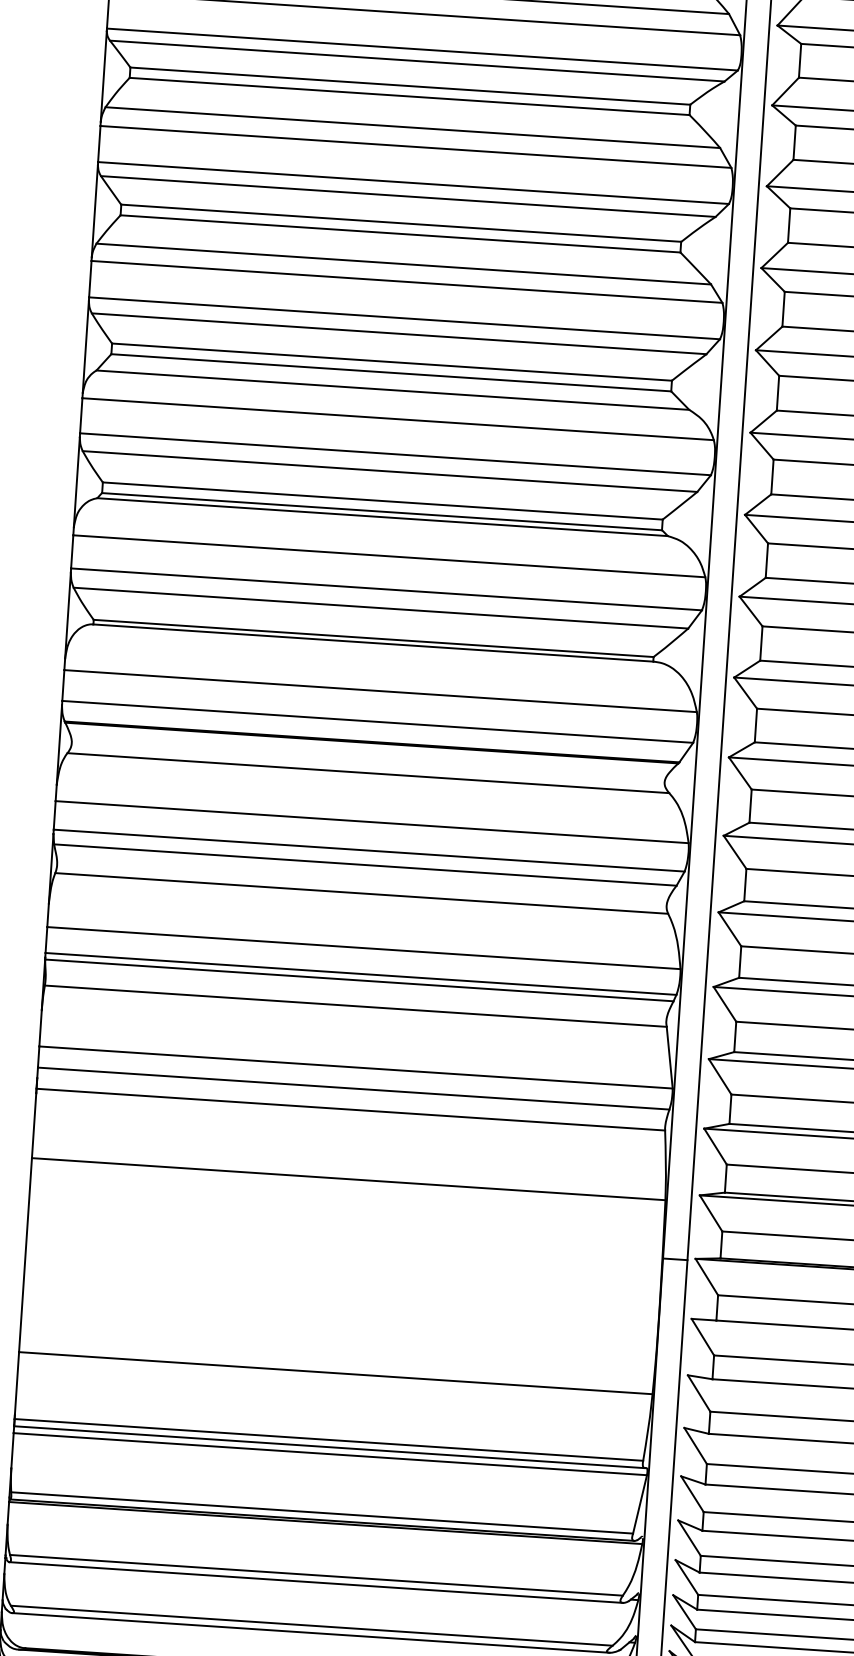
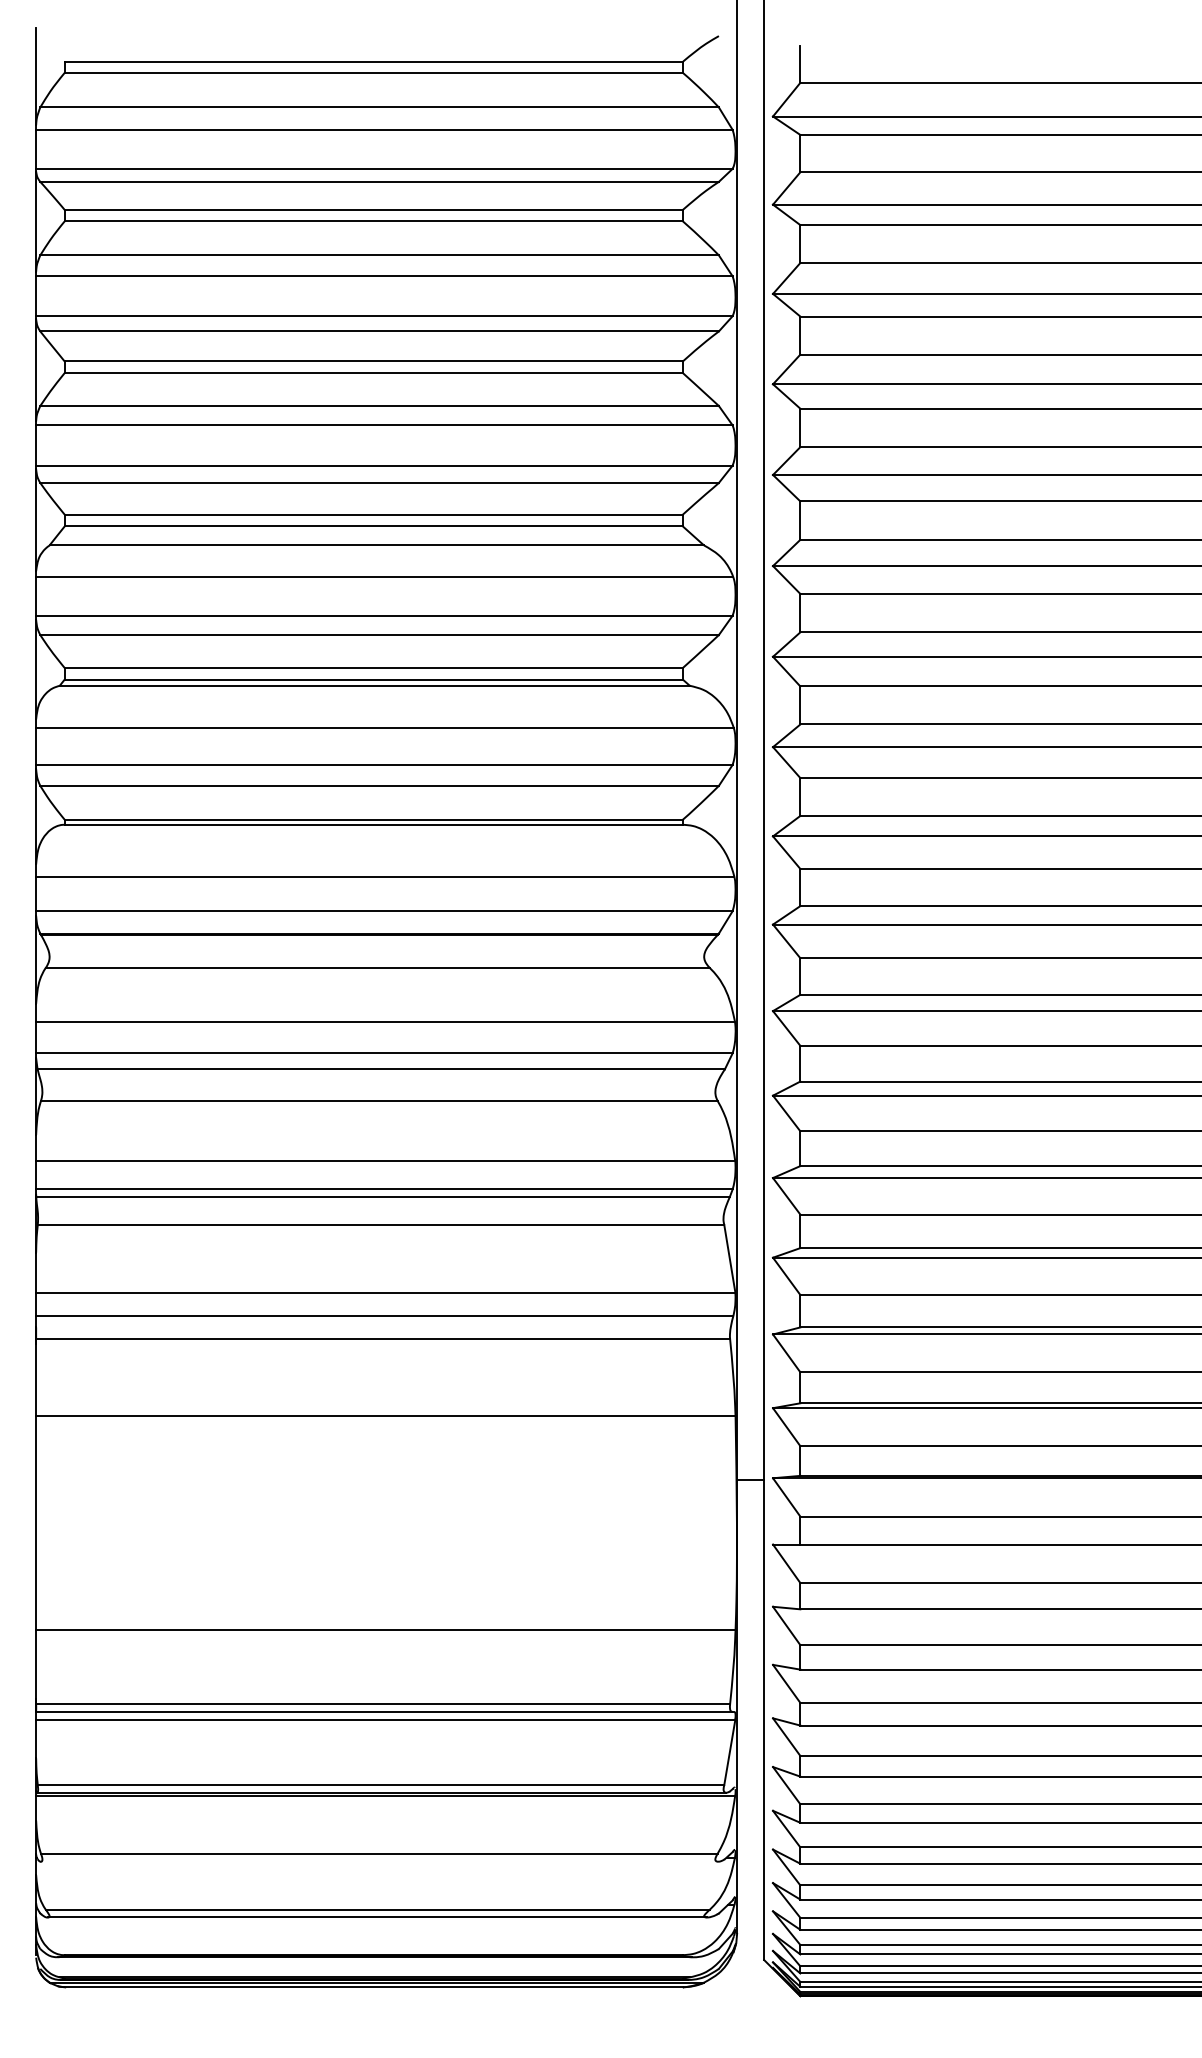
line: (316, 1582) -> (379, 1861), removed

